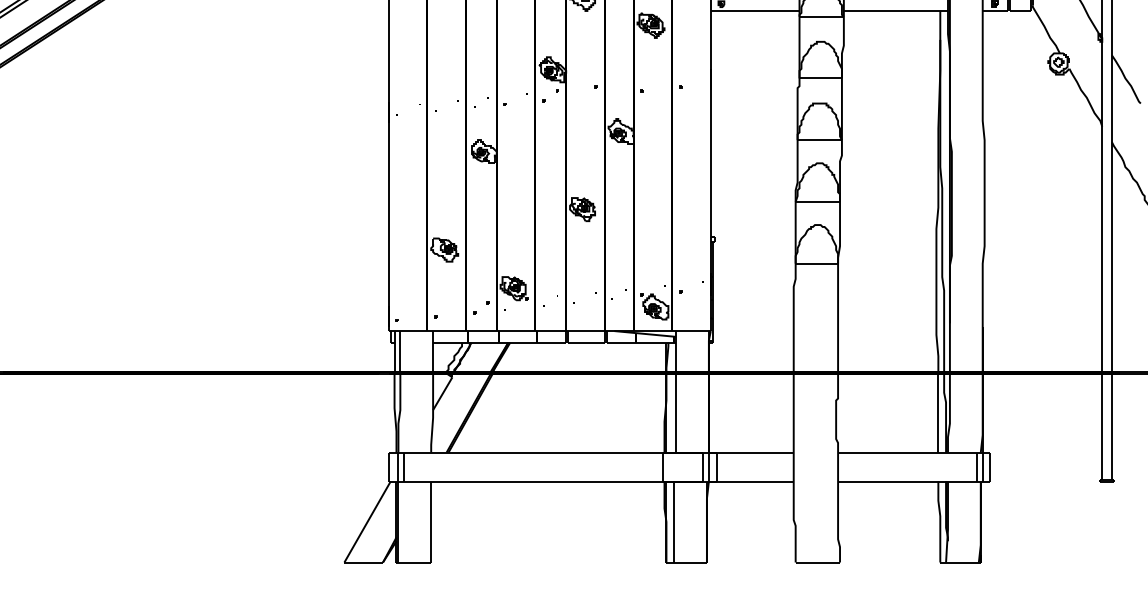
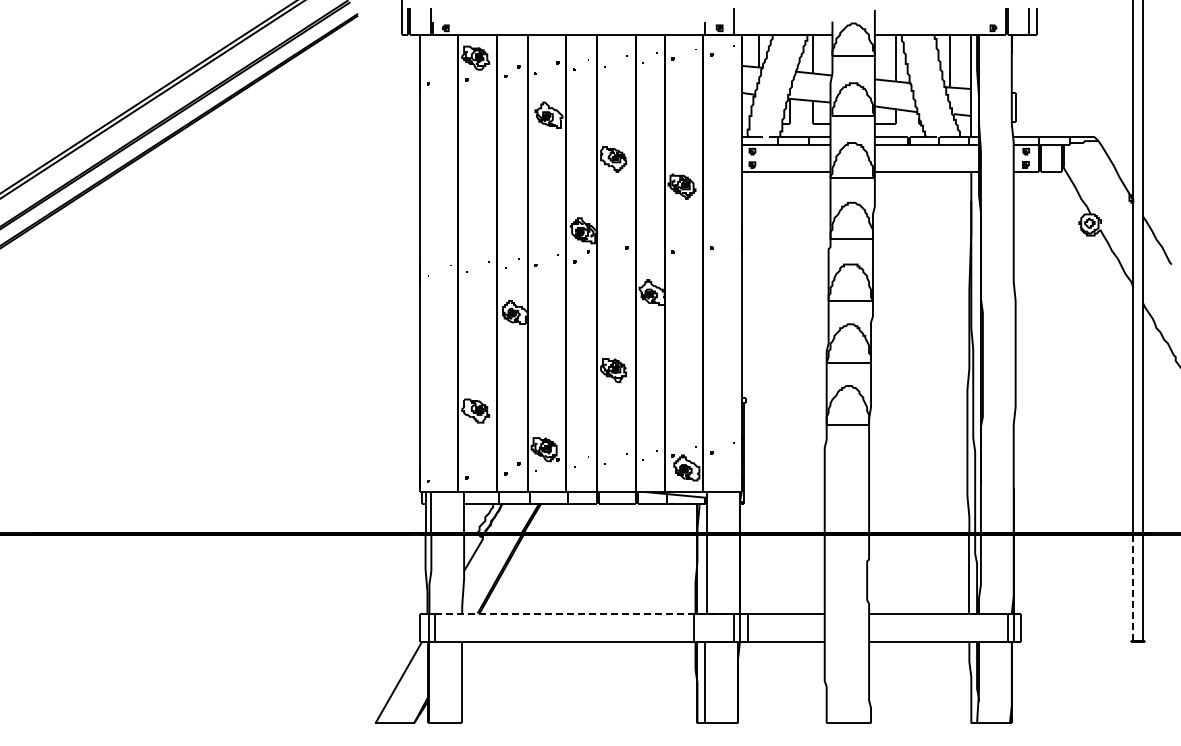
line: (1102, 427) -> (1133, 588), solid -> dashed
line: (554, 452) -> (585, 613), solid -> dashed

